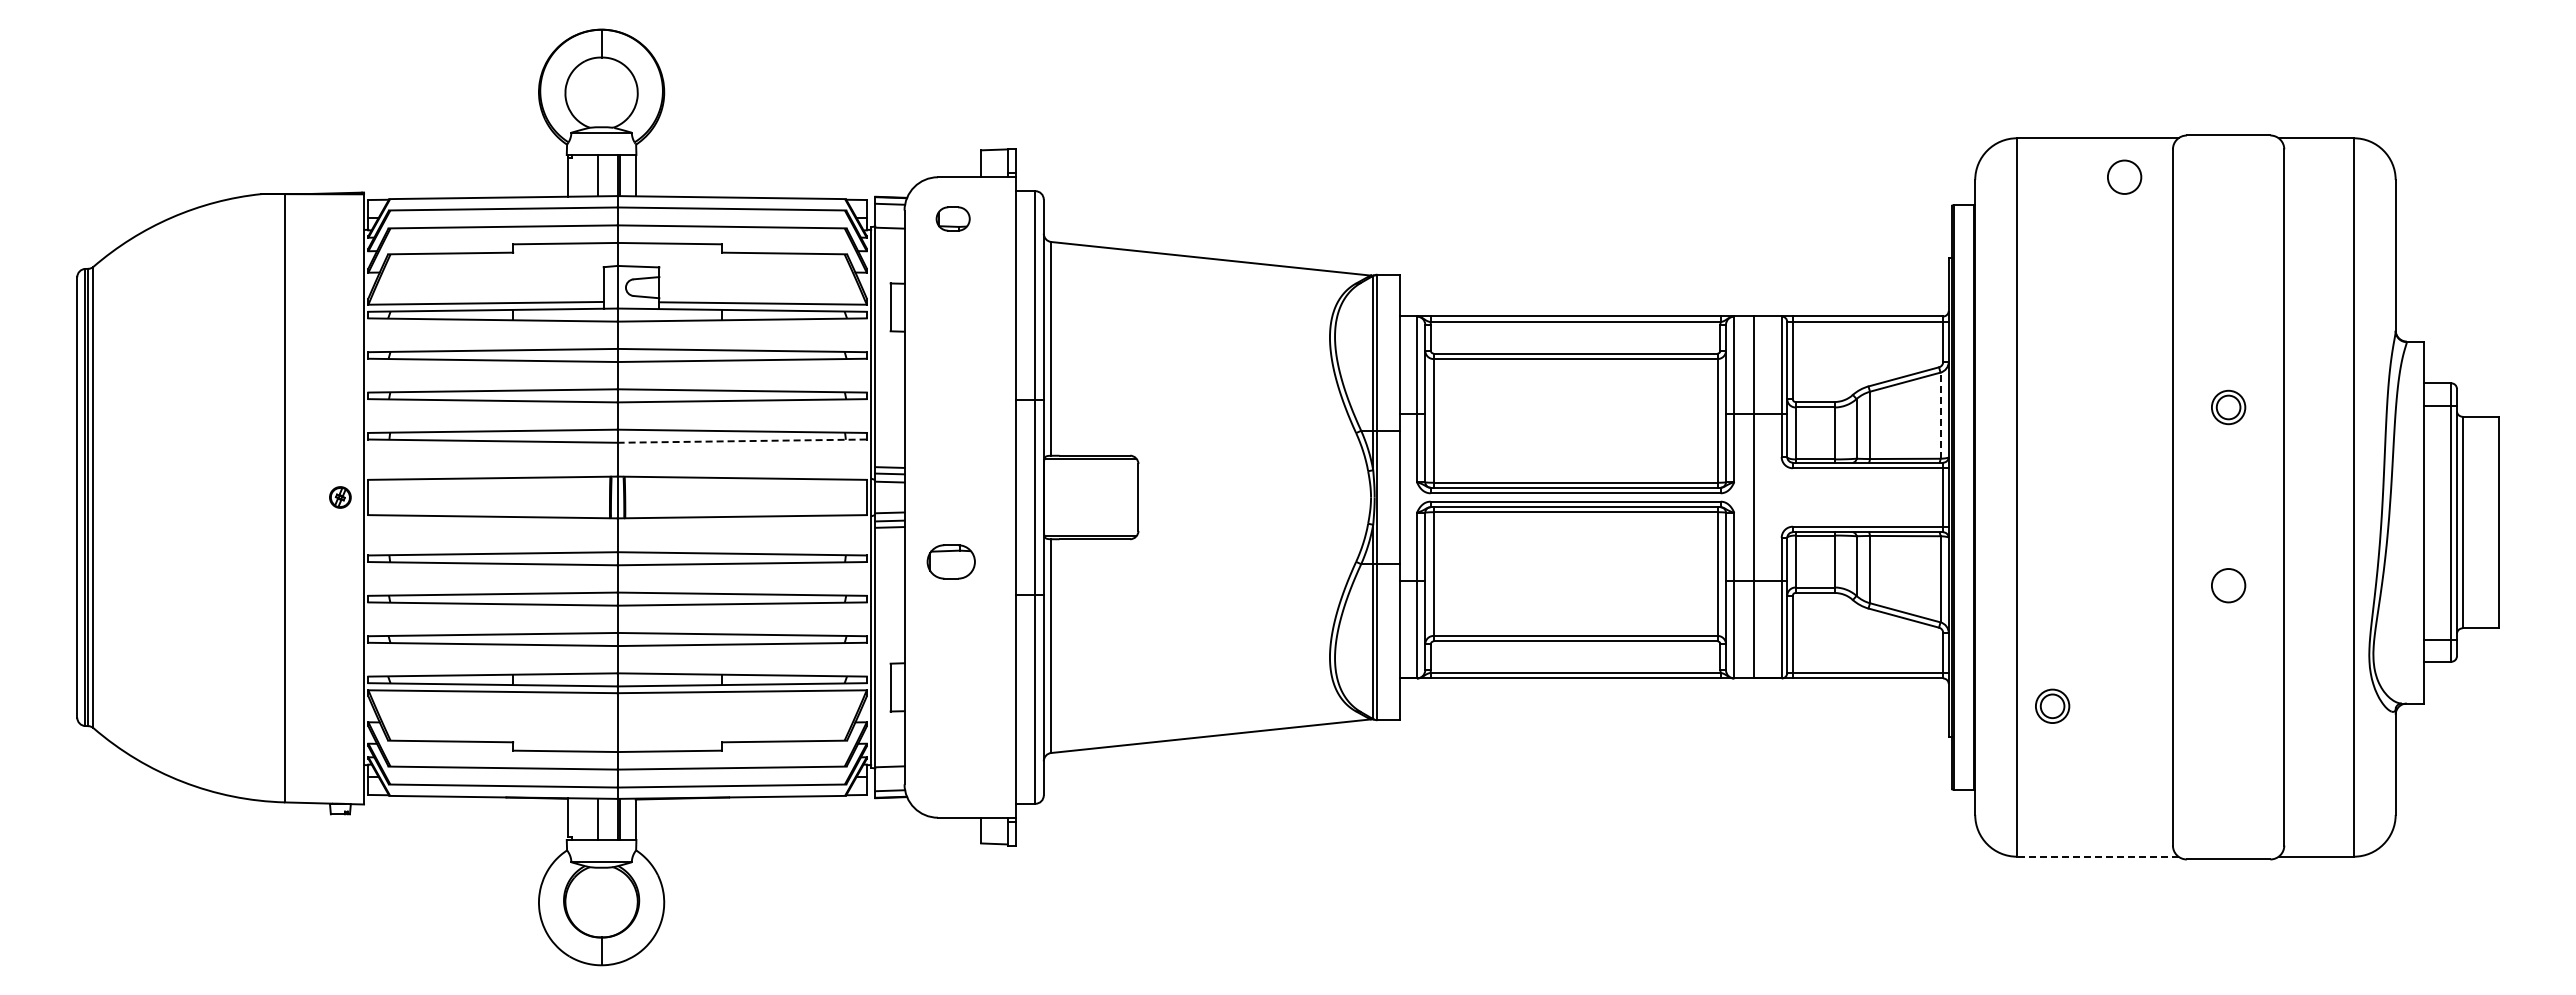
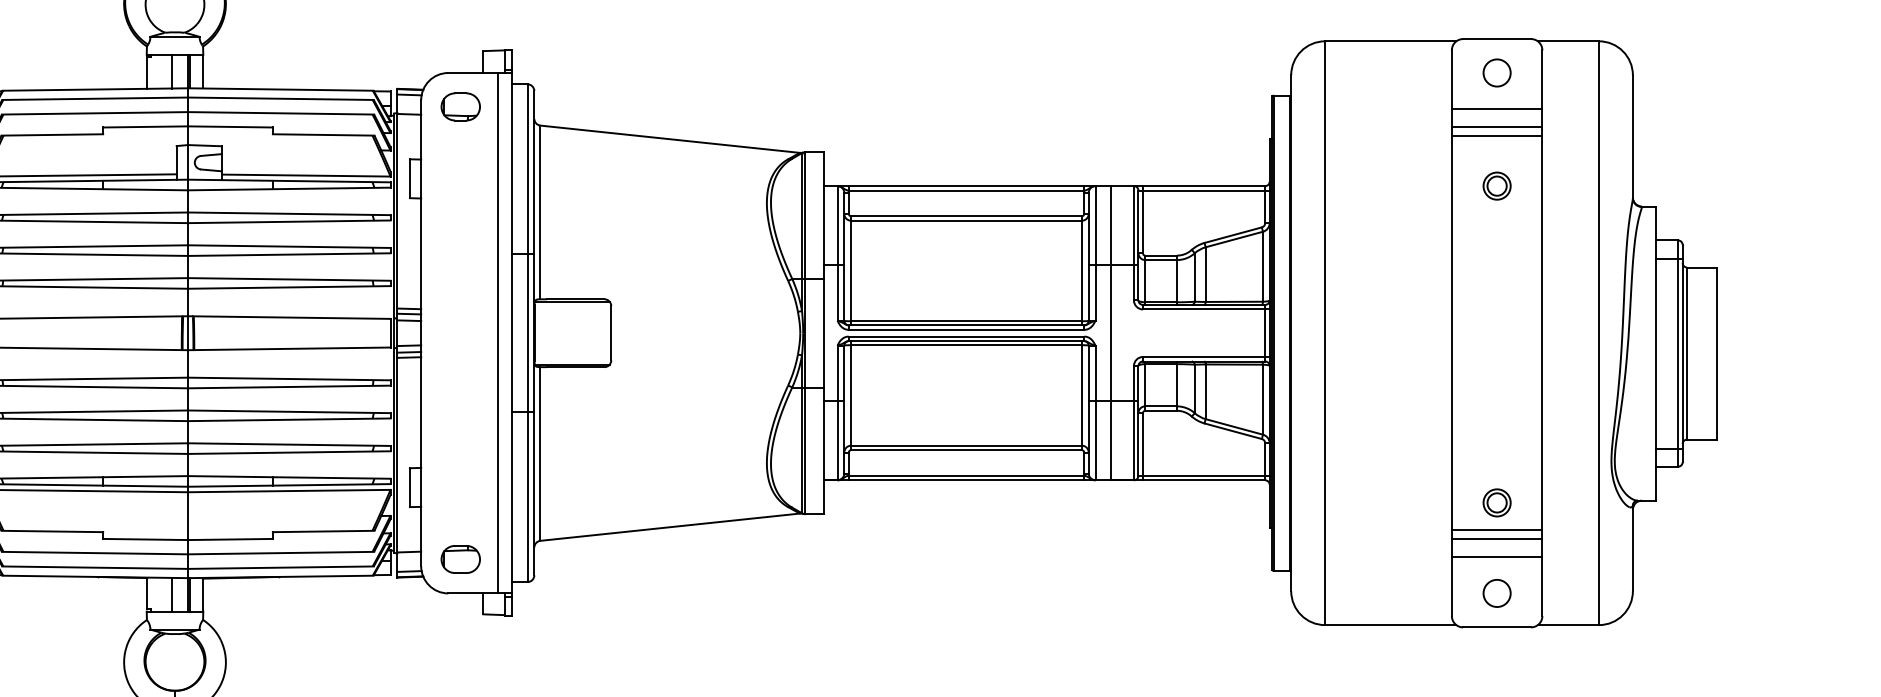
circle: (2124, 176) -> (1497, 72), moved
part: (952, 218) -> (460, 106), size x1.43
line: (2228, 221) -> (1497, 108), added
line: (2228, 244) -> (1497, 127), added
line: (2228, 255) -> (1497, 136), added
part: (2228, 407) -> (1497, 186), moved
line: (1940, 415) -> (1263, 266), dashed -> solid
line: (742, 441) -> (289, 287), dashed -> solid
line: (999, 497) -> (498, 333), added
part: (950, 561) -> (460, 559), moved
circle: (2228, 585) -> (1497, 593), moved
part: (2052, 705) -> (1497, 502), moved
line: (2228, 739) -> (1497, 529), added
line: (2228, 750) -> (1497, 538), added
line: (2228, 773) -> (1497, 557), added
line: (2097, 856) -> (1390, 624), dashed -> solid

